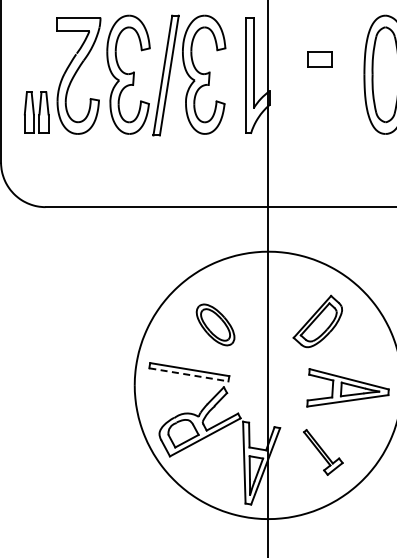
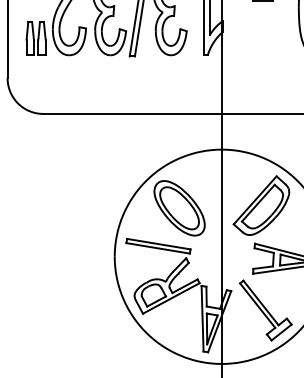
part: (317, 321) -> (261, 205), size x1.43
part: (215, 324) -> (179, 207), size x1.67
line: (189, 374) -> (158, 248), dashed -> solid
part: (323, 452) -> (266, 310), size x1.67

